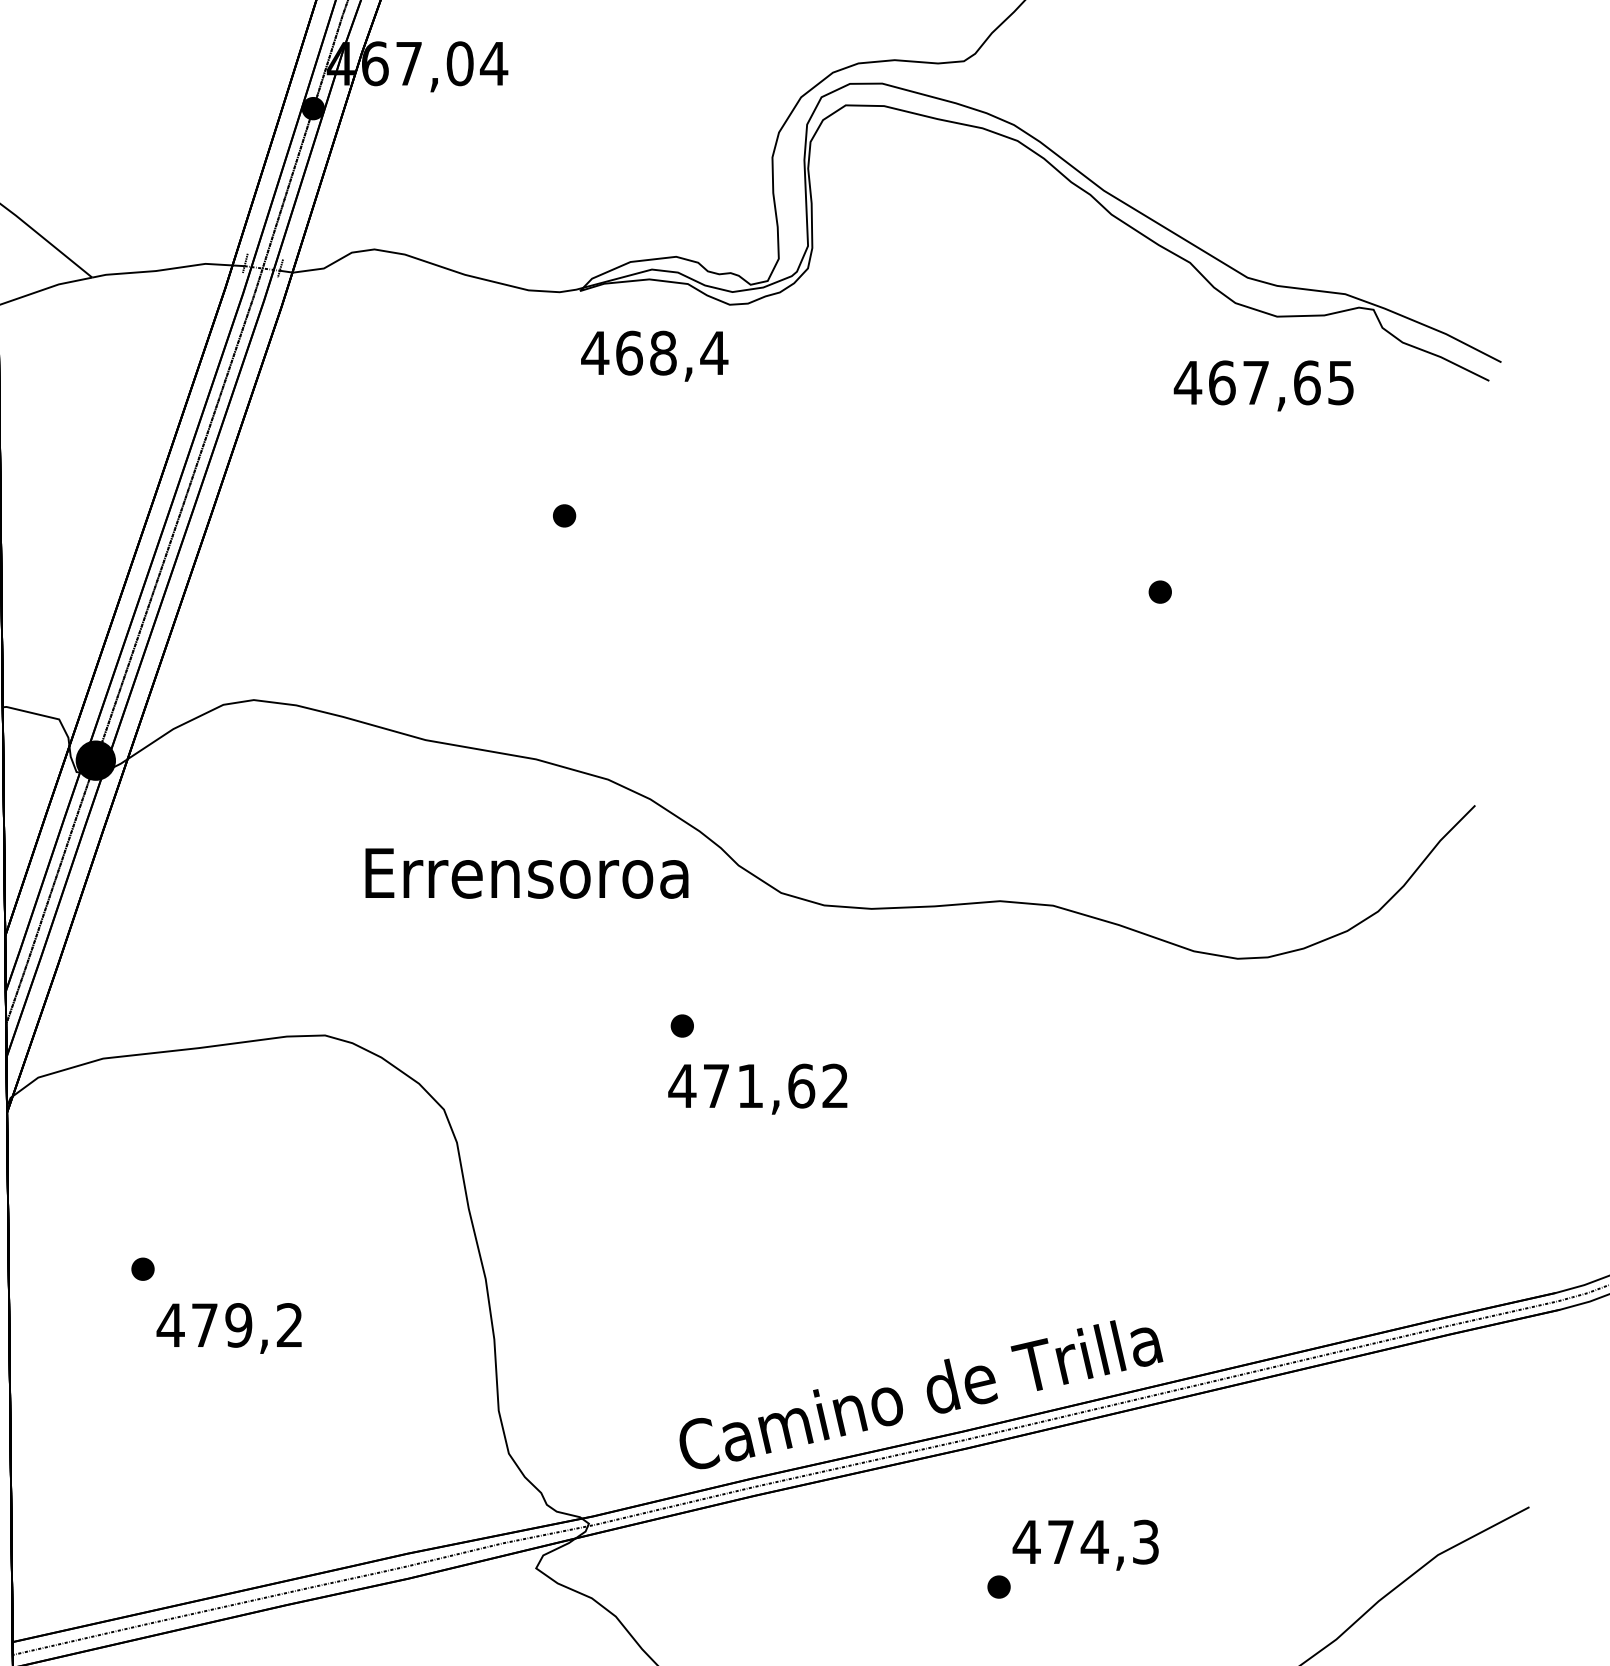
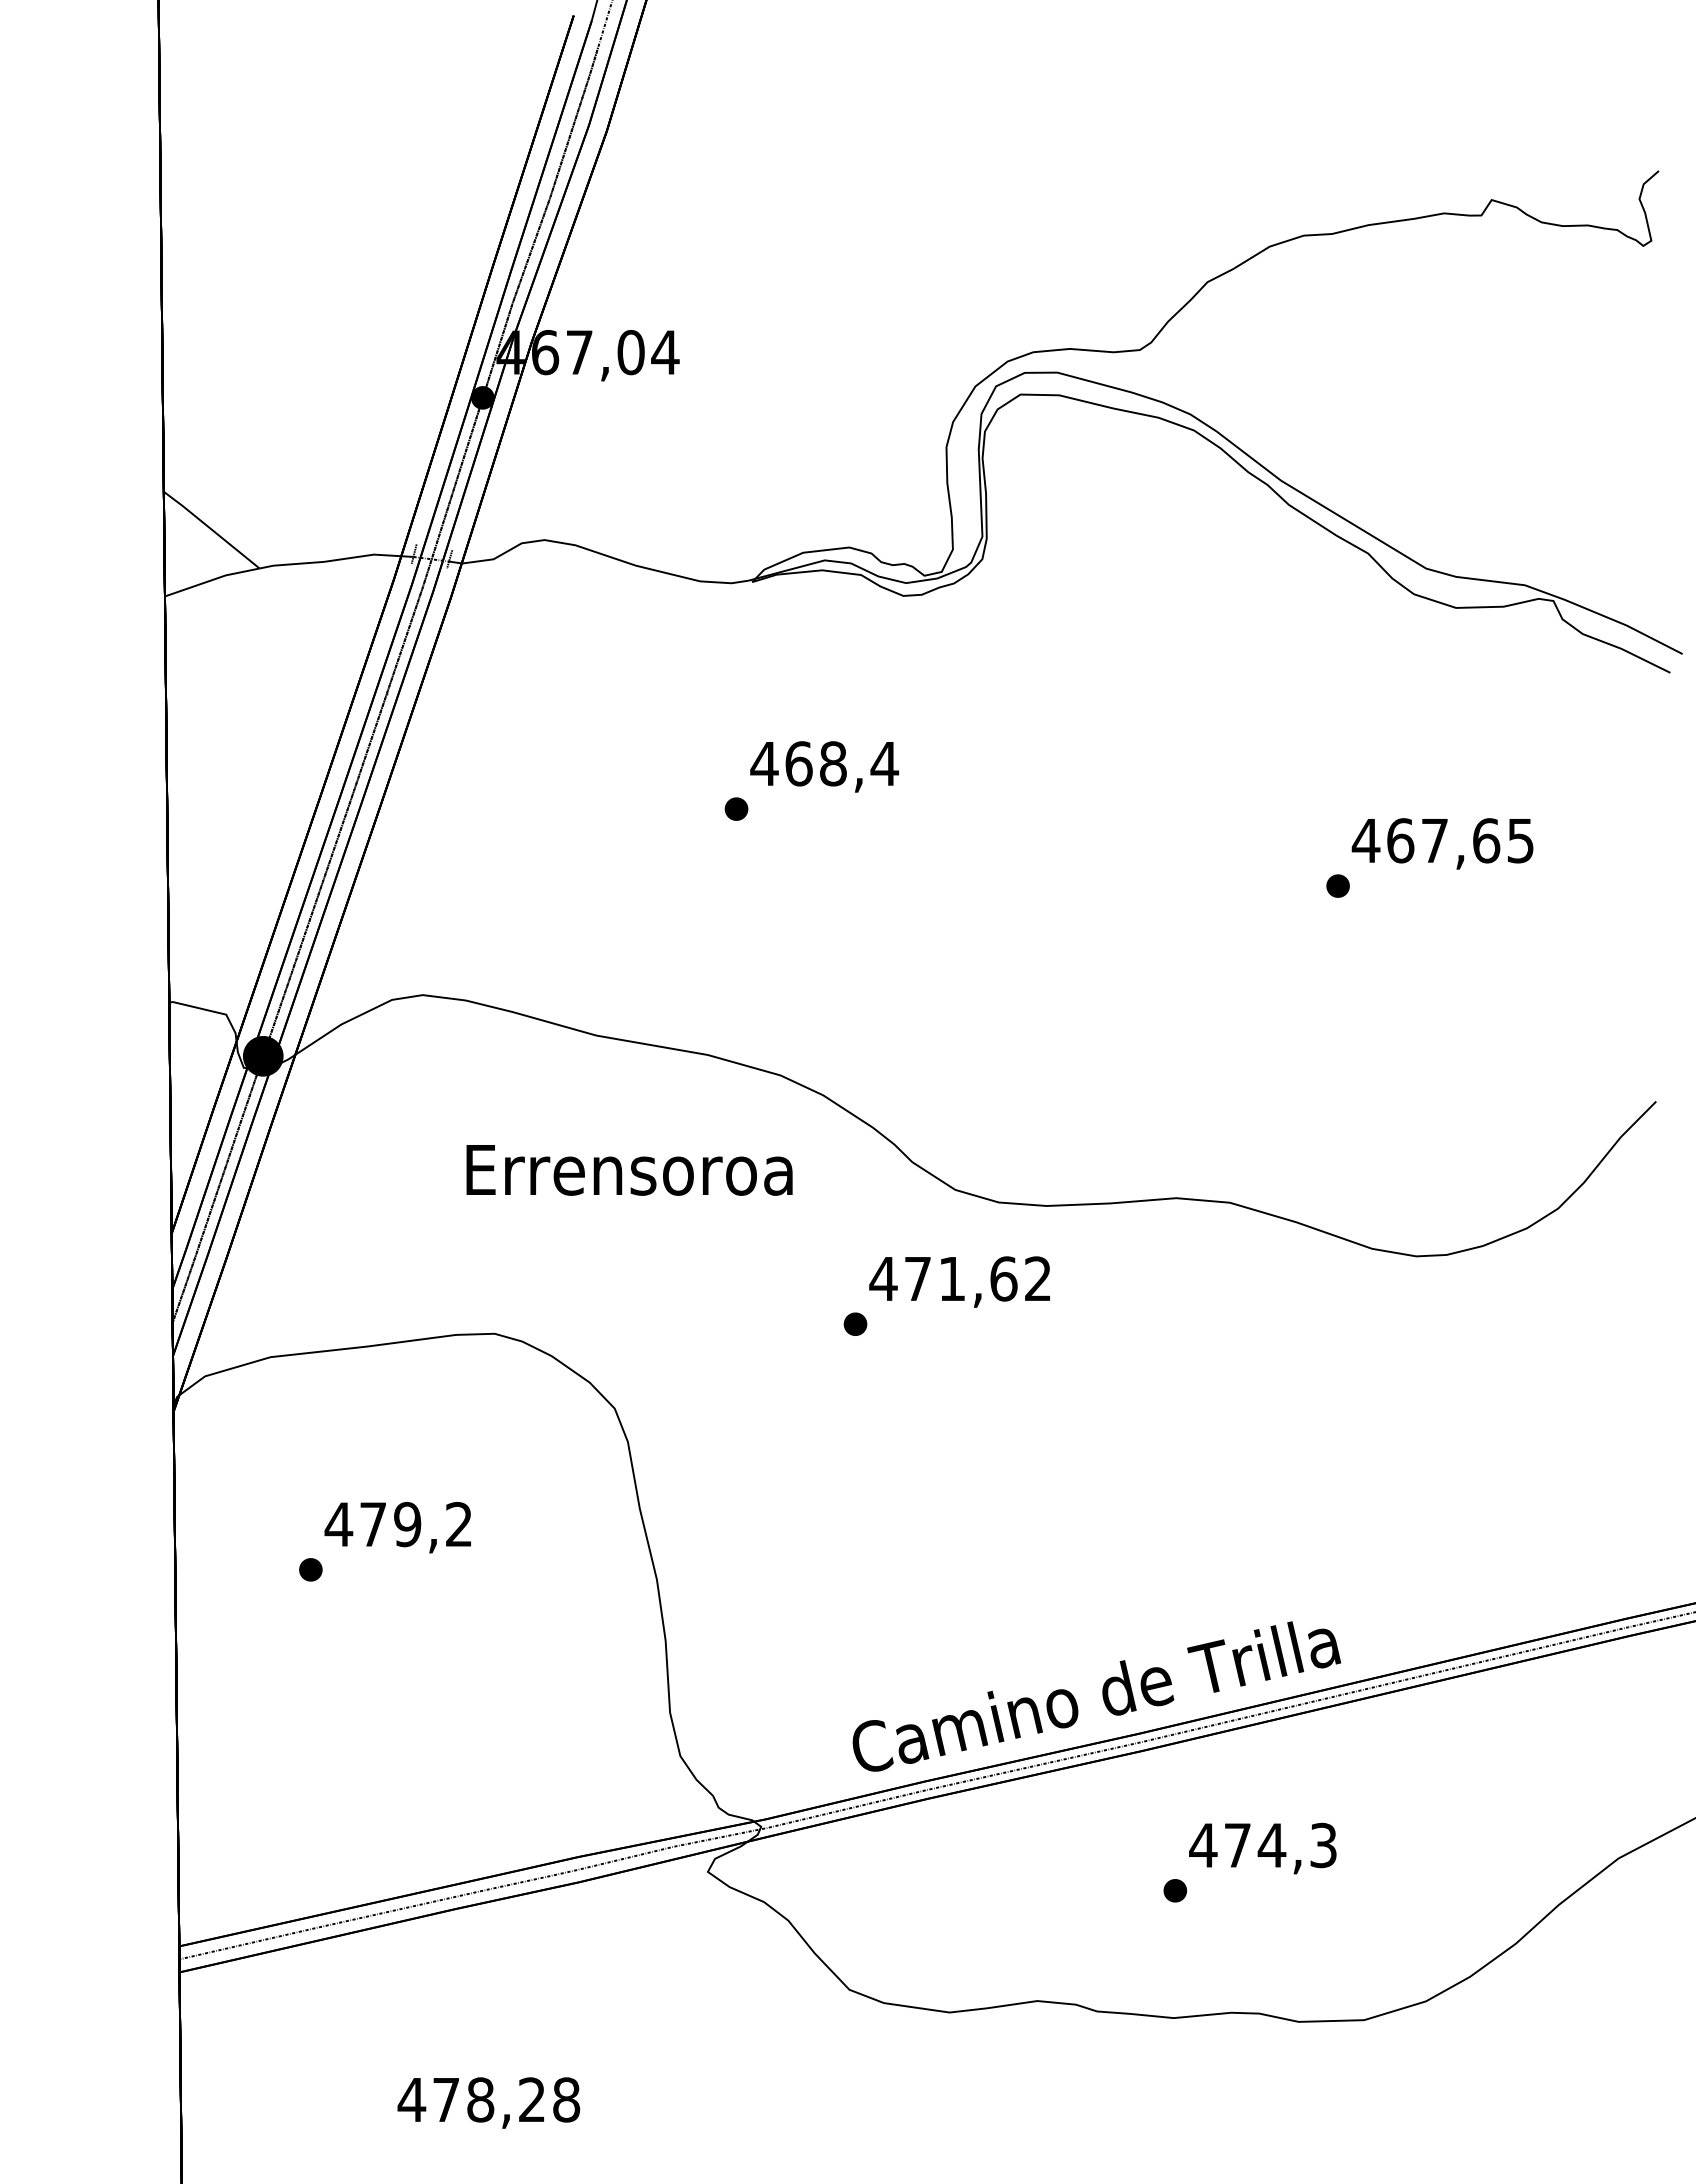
text: (654, 355) -> (824, 766), moved
text: (1263, 385) -> (1442, 843), moved
text: (526, 873) -> (629, 1170), moved
text: (757, 1088) -> (959, 1281), moved
text: (228, 1328) -> (397, 1527), moved

